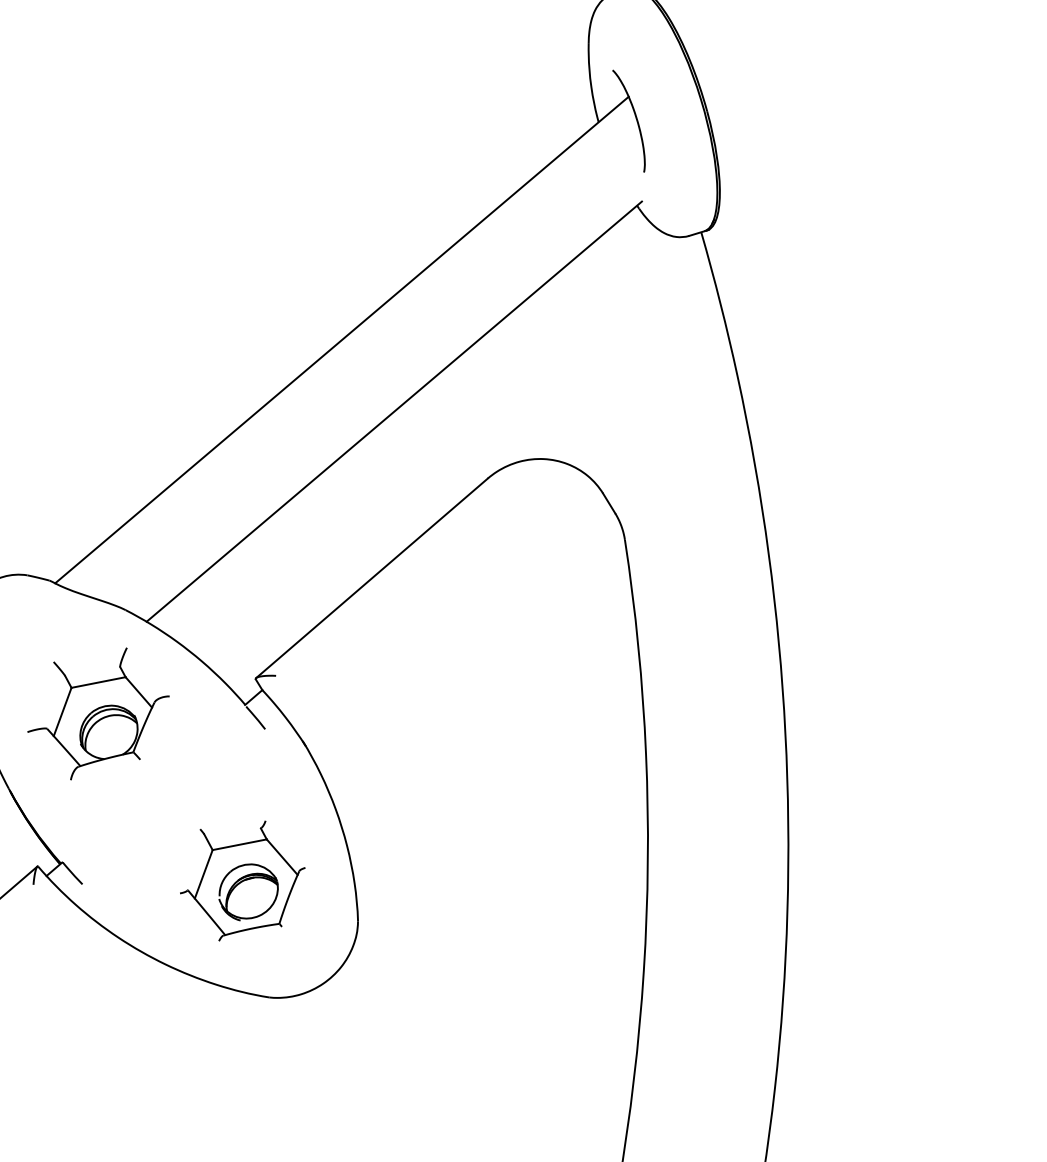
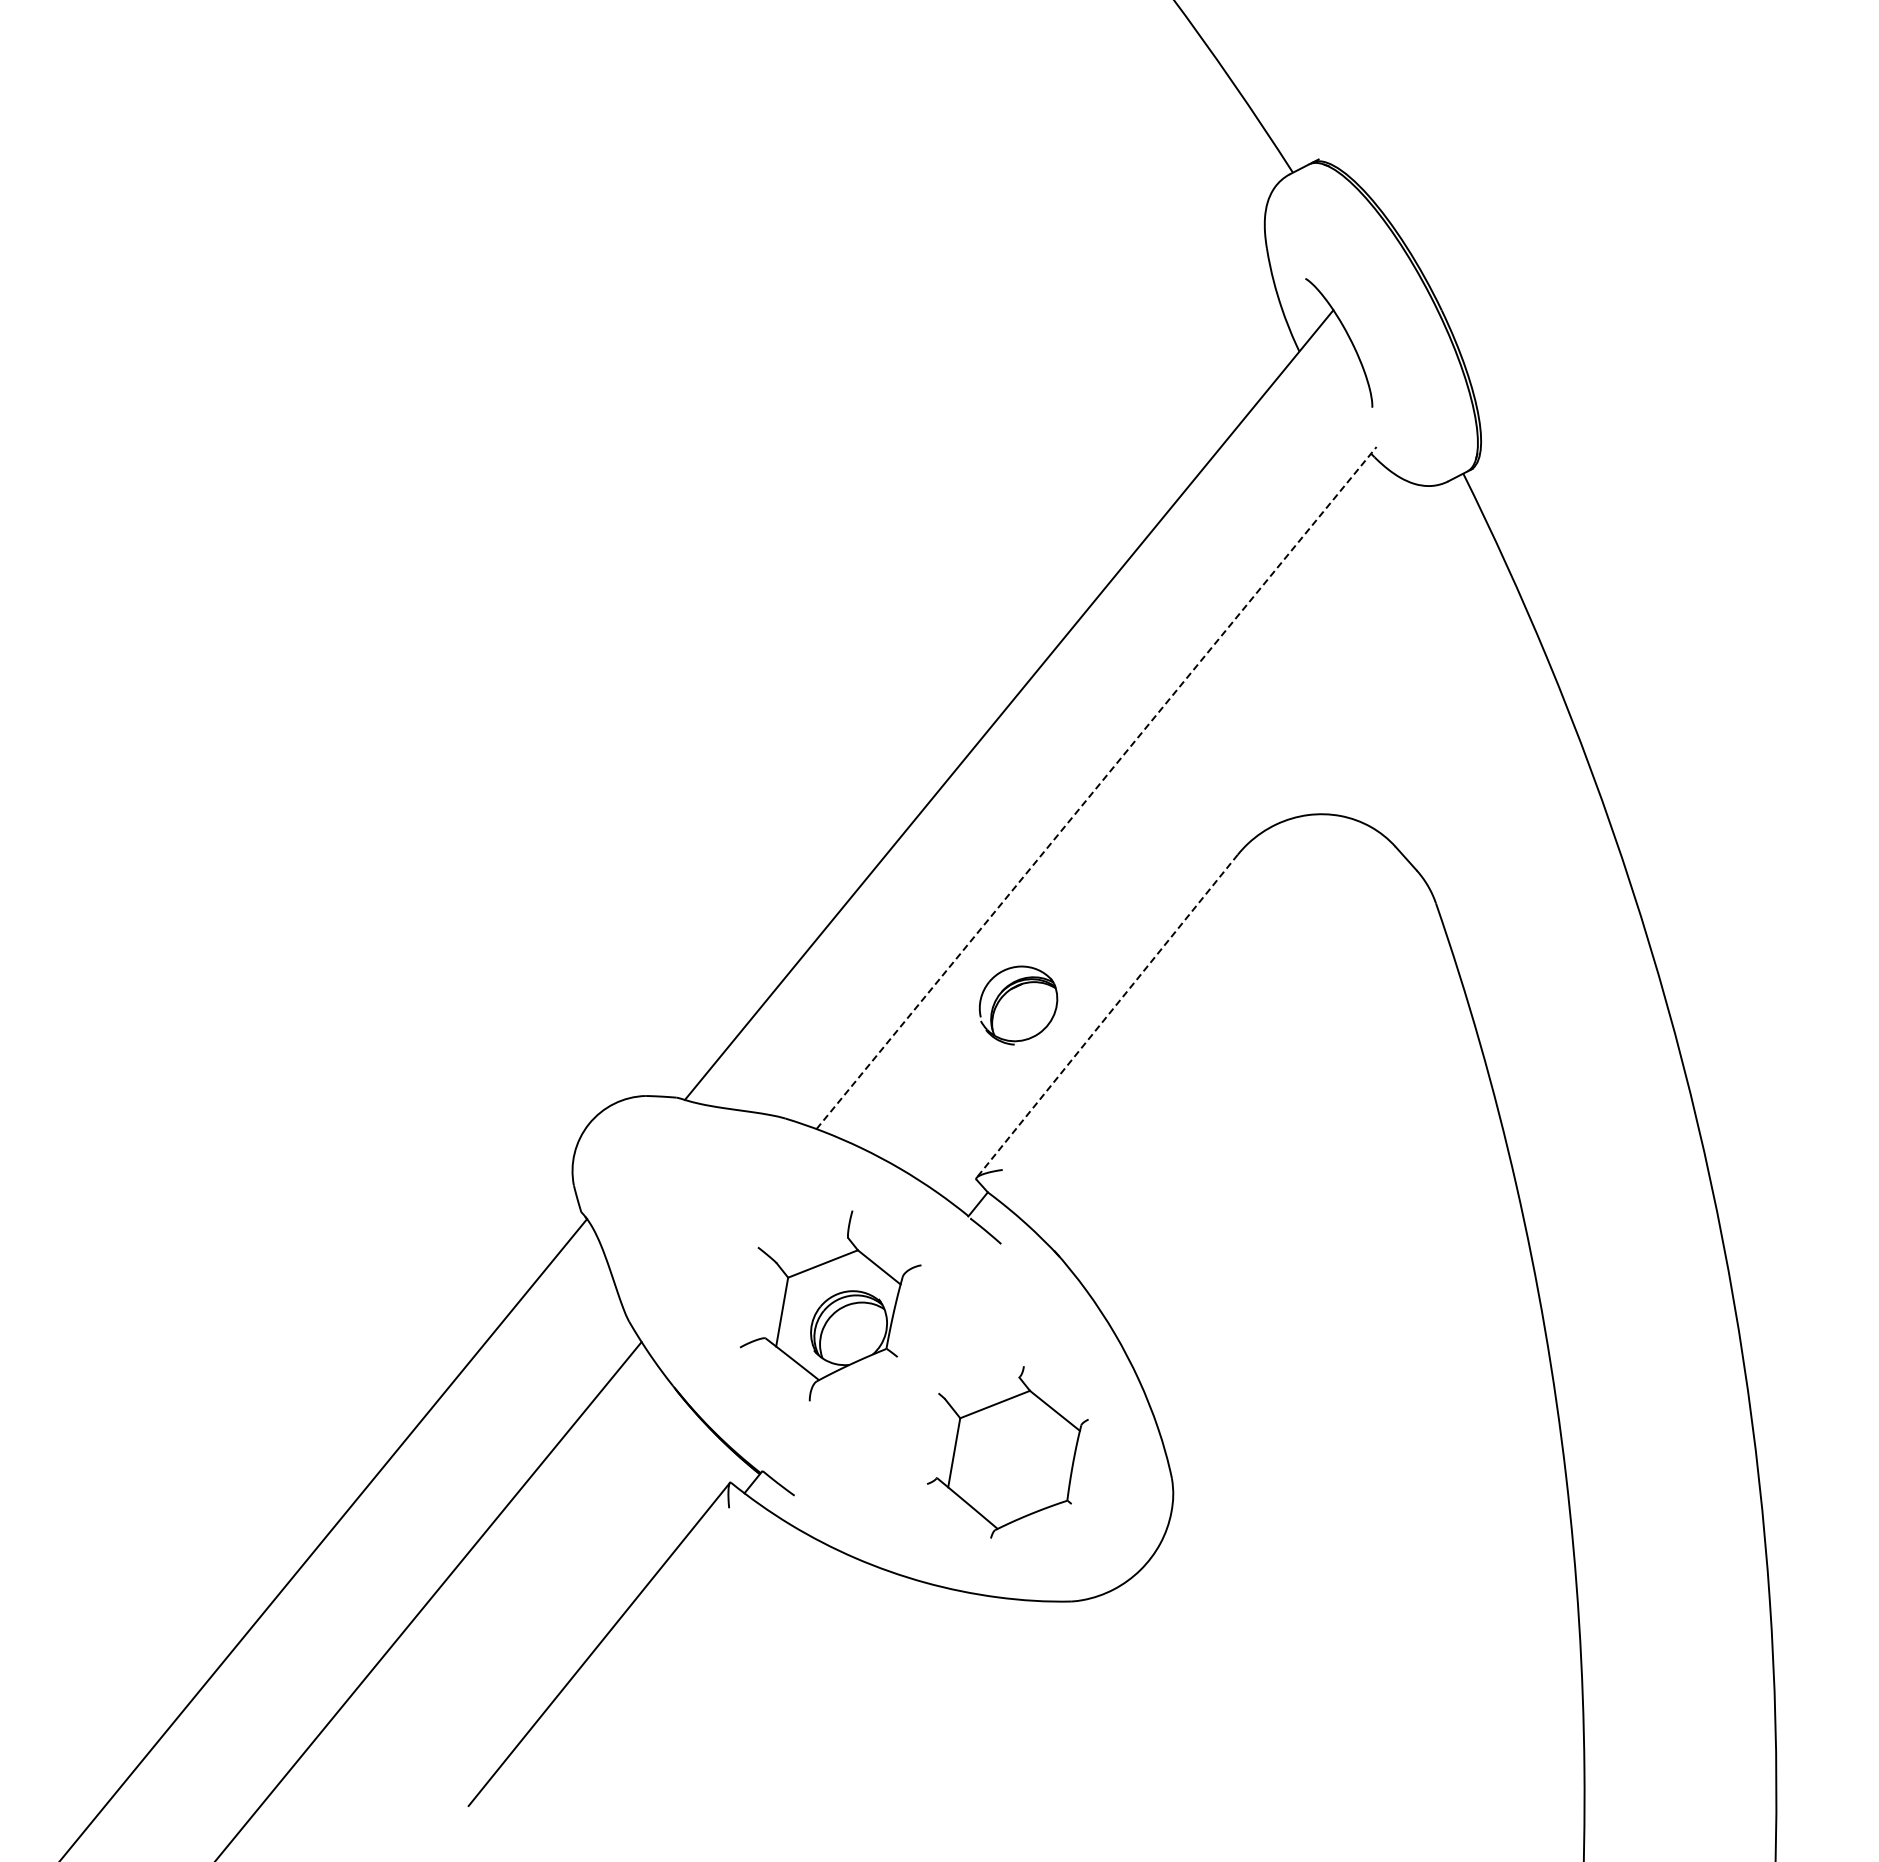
line: (394, 411) -> (1096, 787), solid -> dashed
line: (372, 578) -> (1107, 1016), solid -> dashed
part: (98, 713) -> (830, 1305), moved
part: (248, 892) -> (1018, 1005), moved

